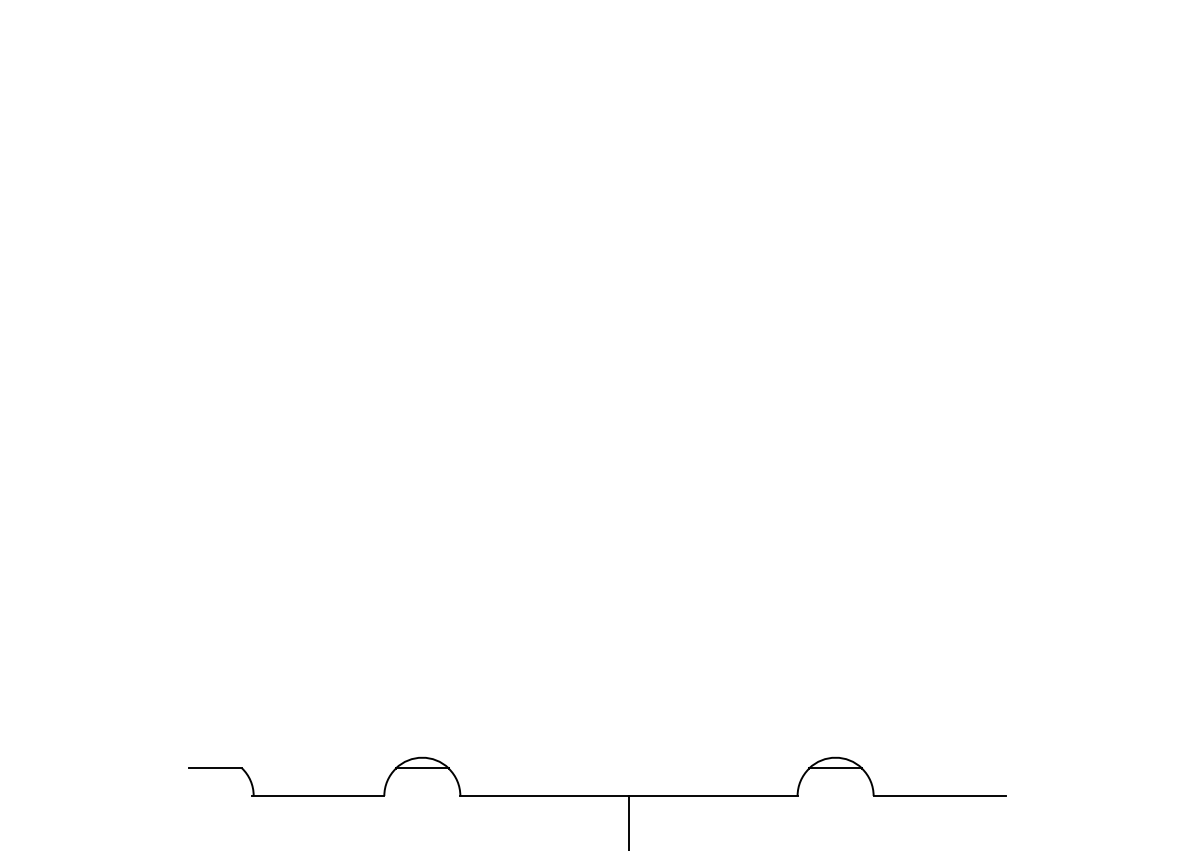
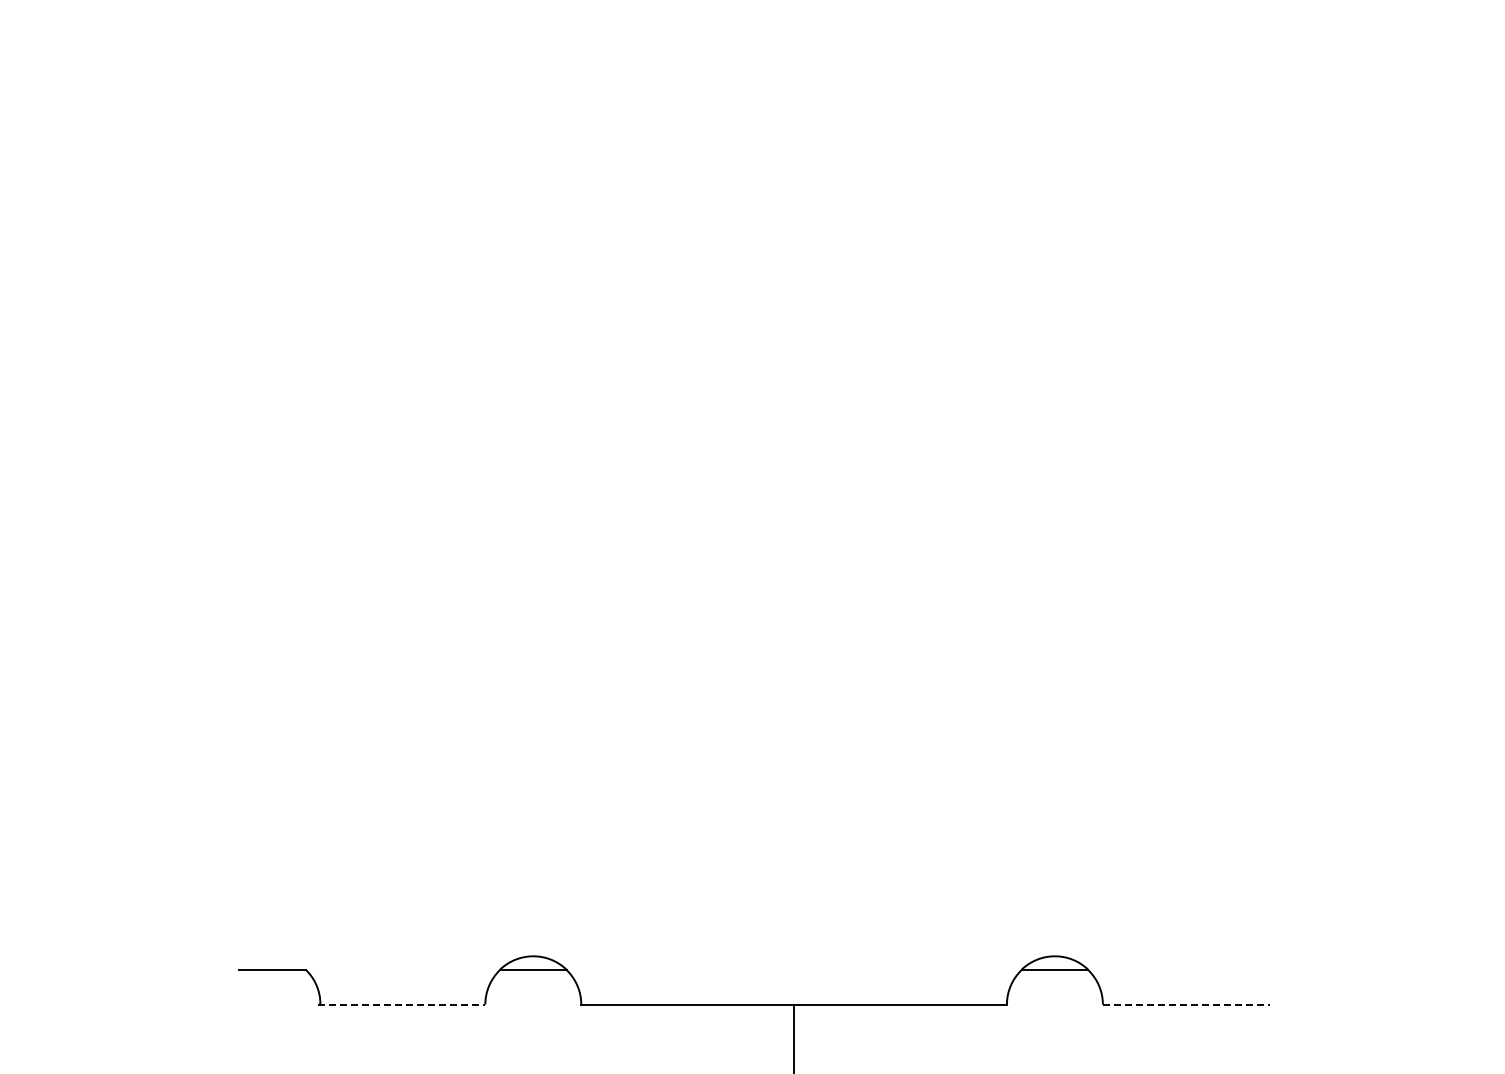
line: (317, 795) -> (401, 1004), solid -> dashed
line: (939, 795) -> (1186, 1004), solid -> dashed

